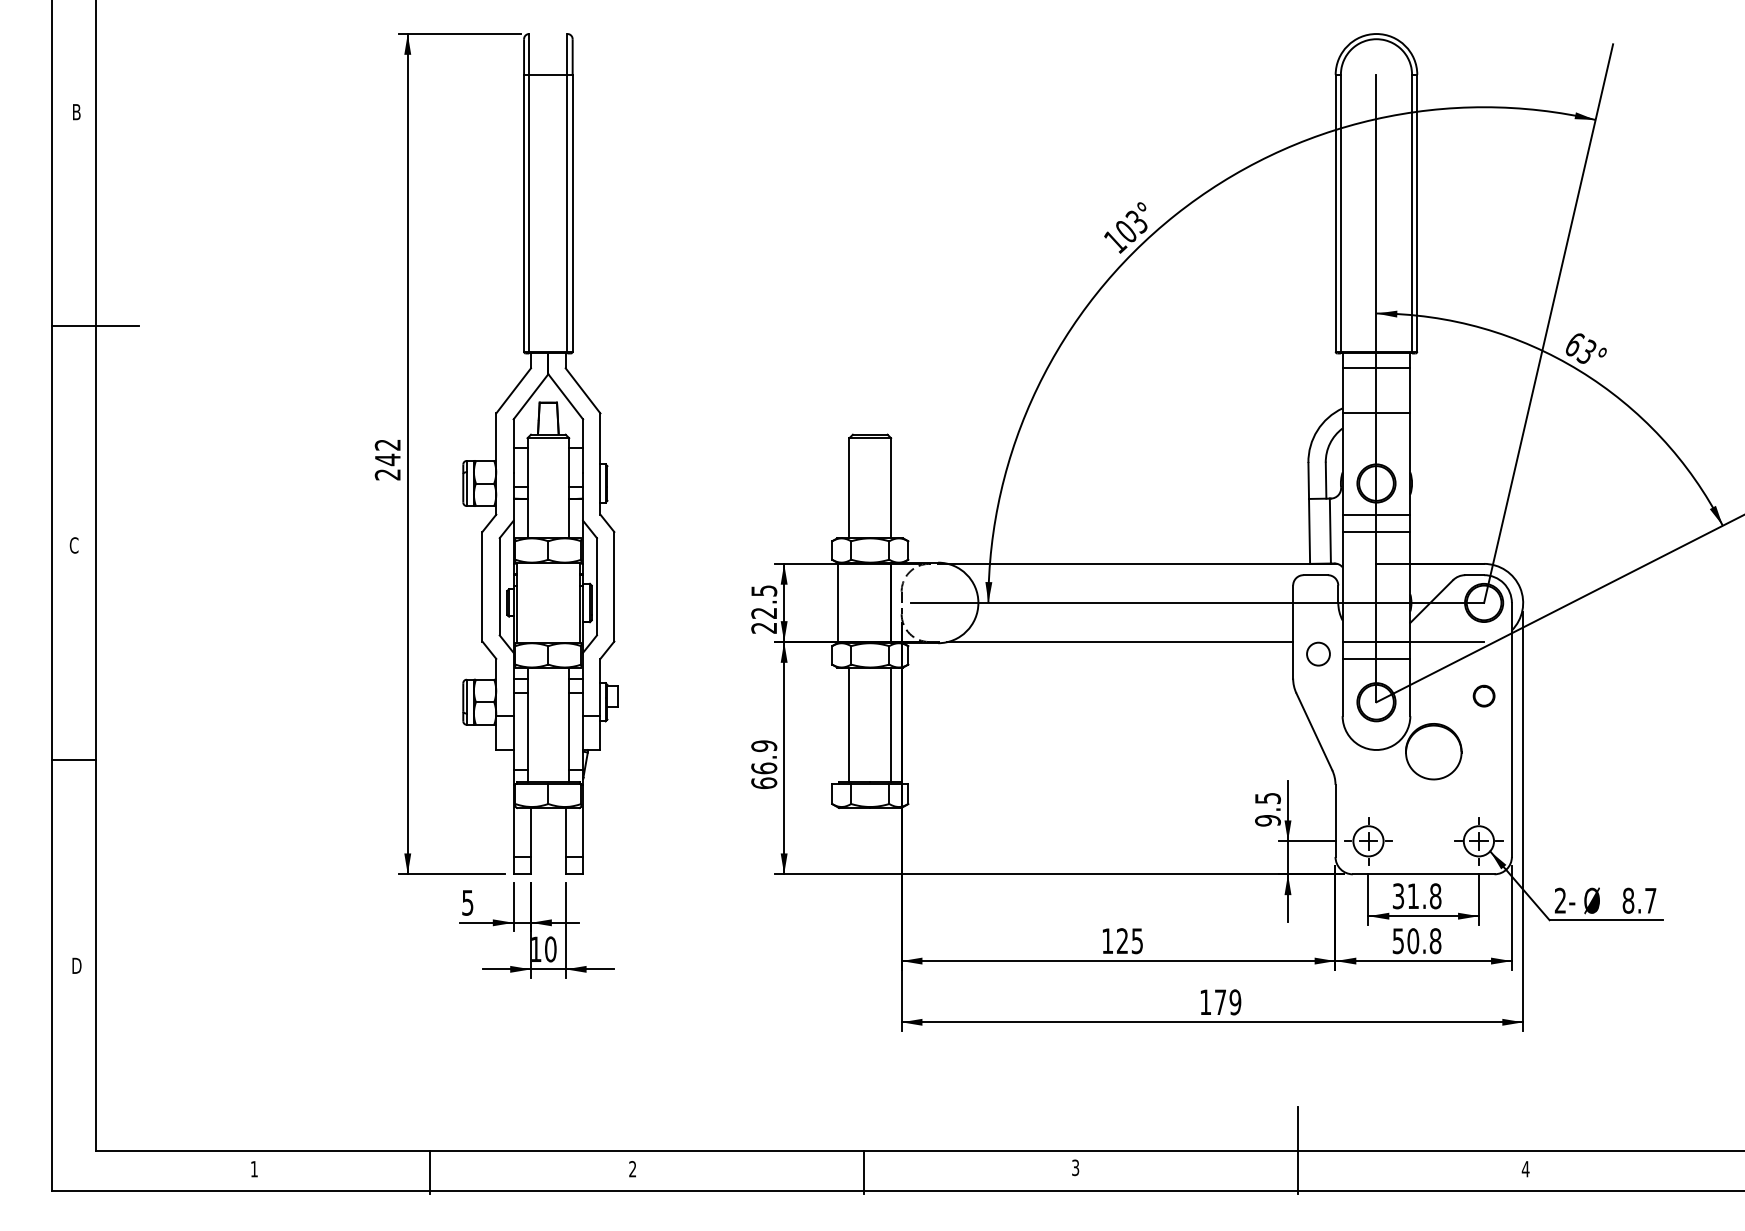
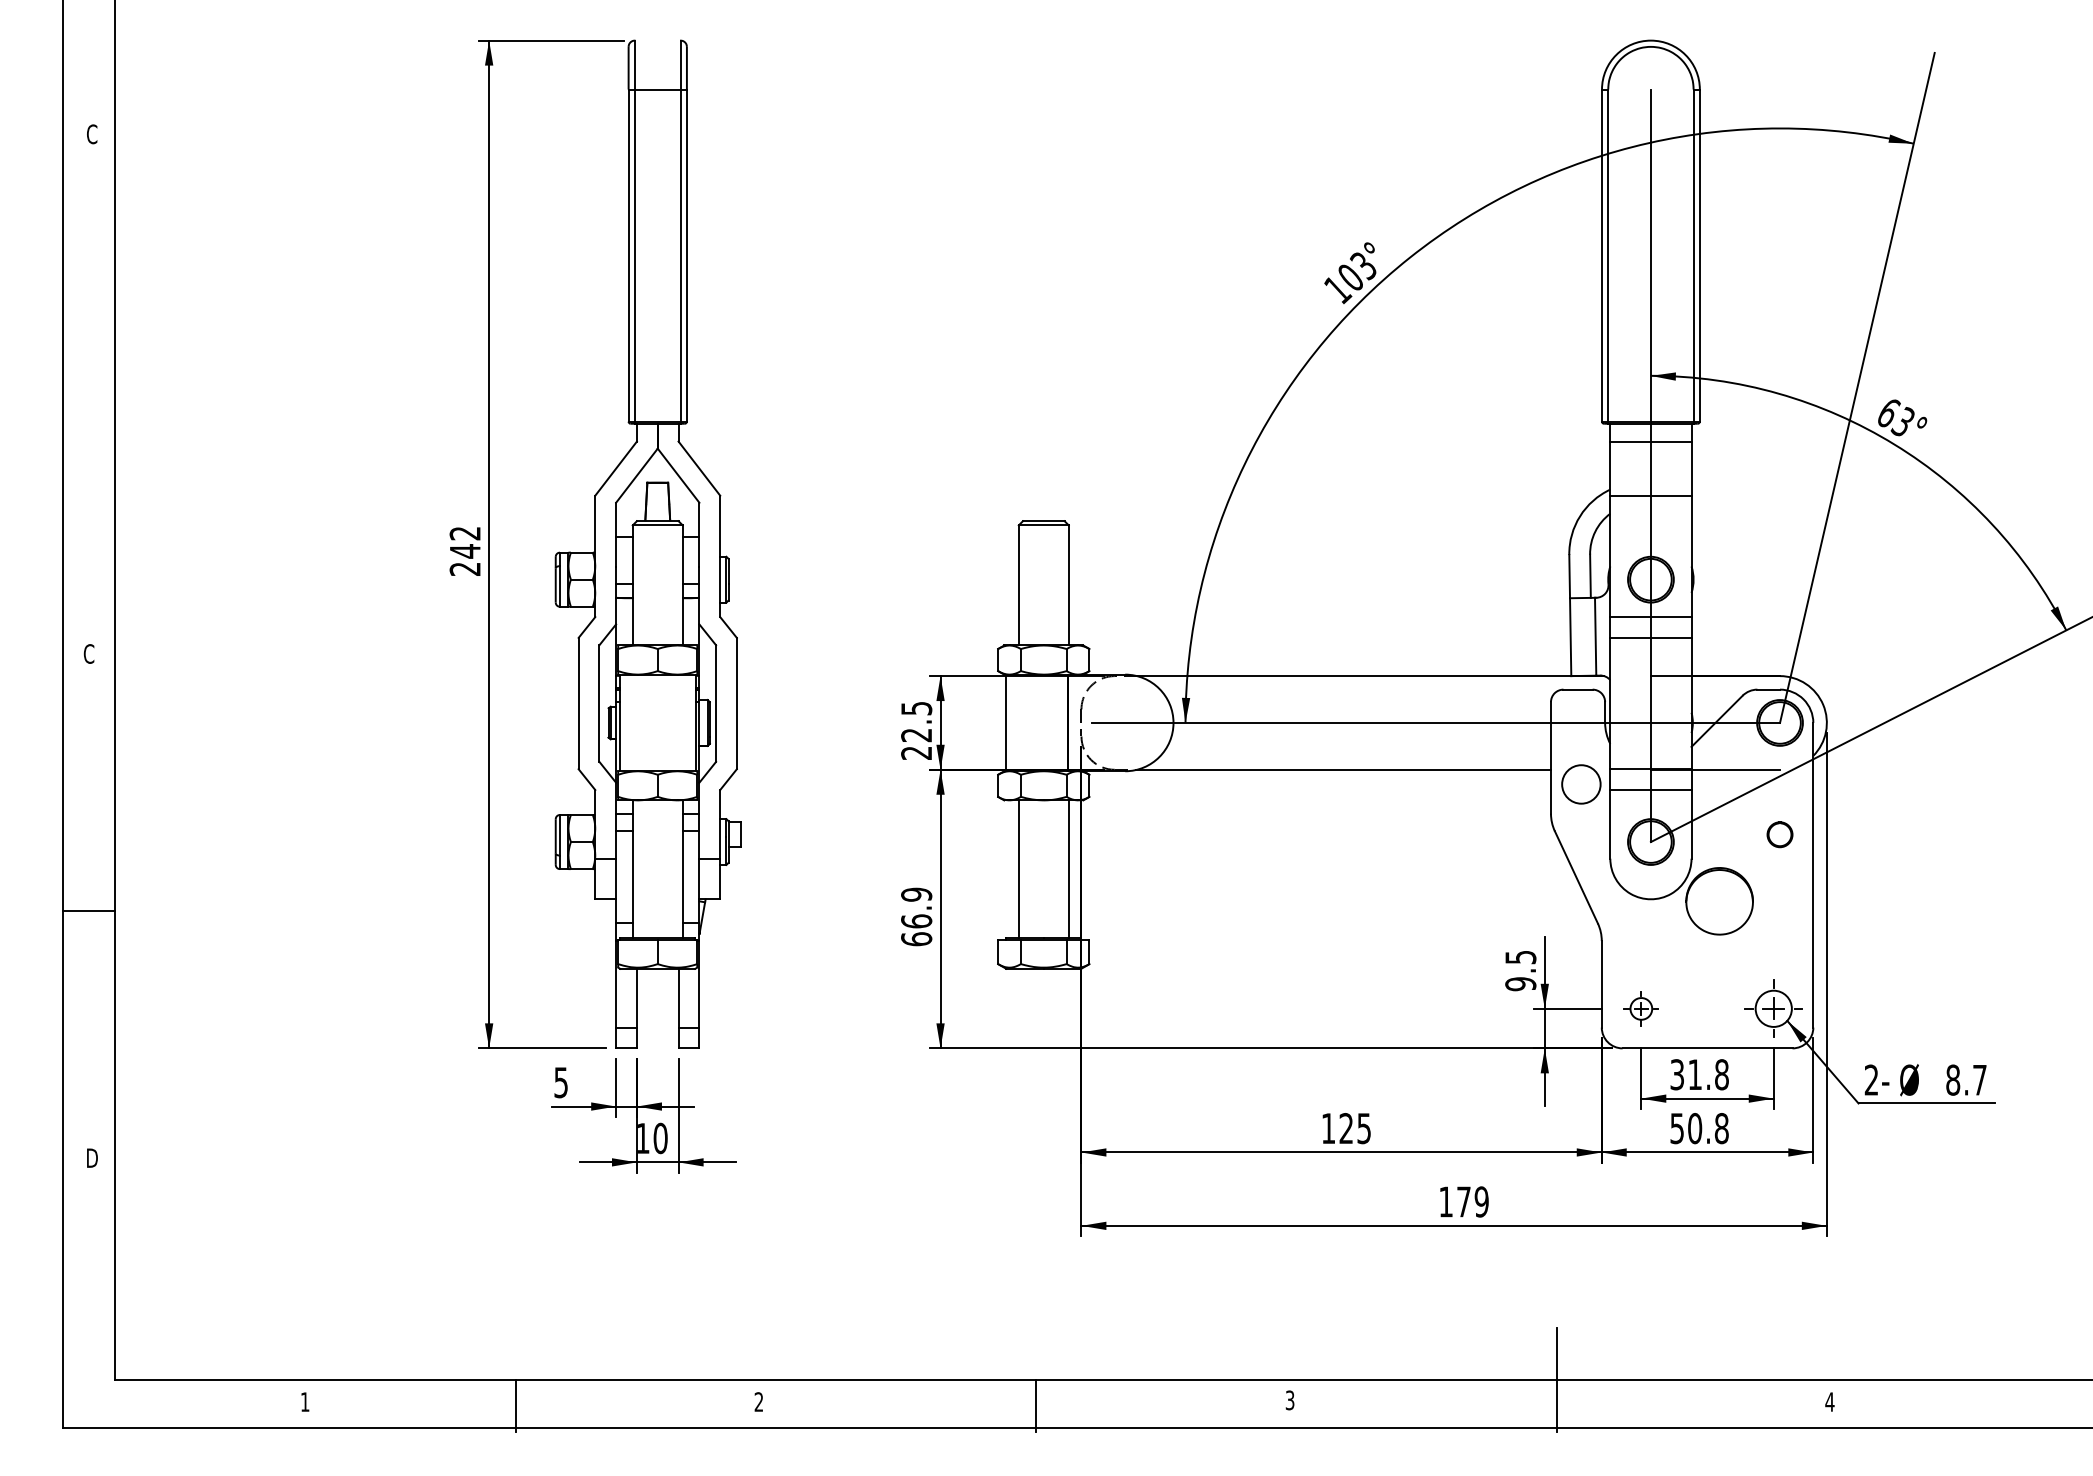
text: (76, 111) -> (91, 133), B -> C
line: (95, 325) -> (114, 390), removed
circle: (1318, 653) -> (1581, 783), size x1.4
part: (1368, 841) -> (1641, 1009), size x0.6

